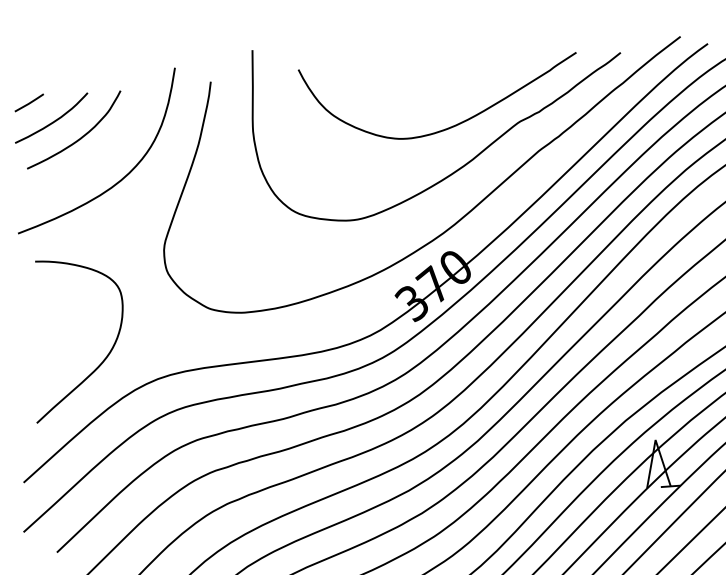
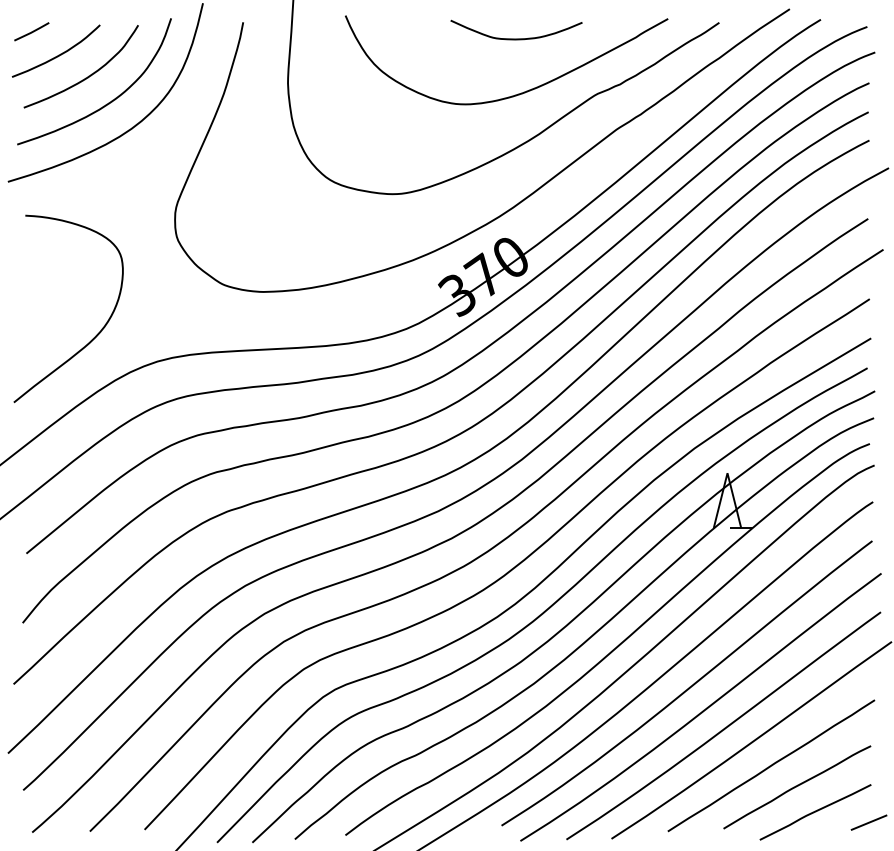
curve: (447, 78) -> (516, 38), added
curve: (99, 159) -> (108, 102), added

